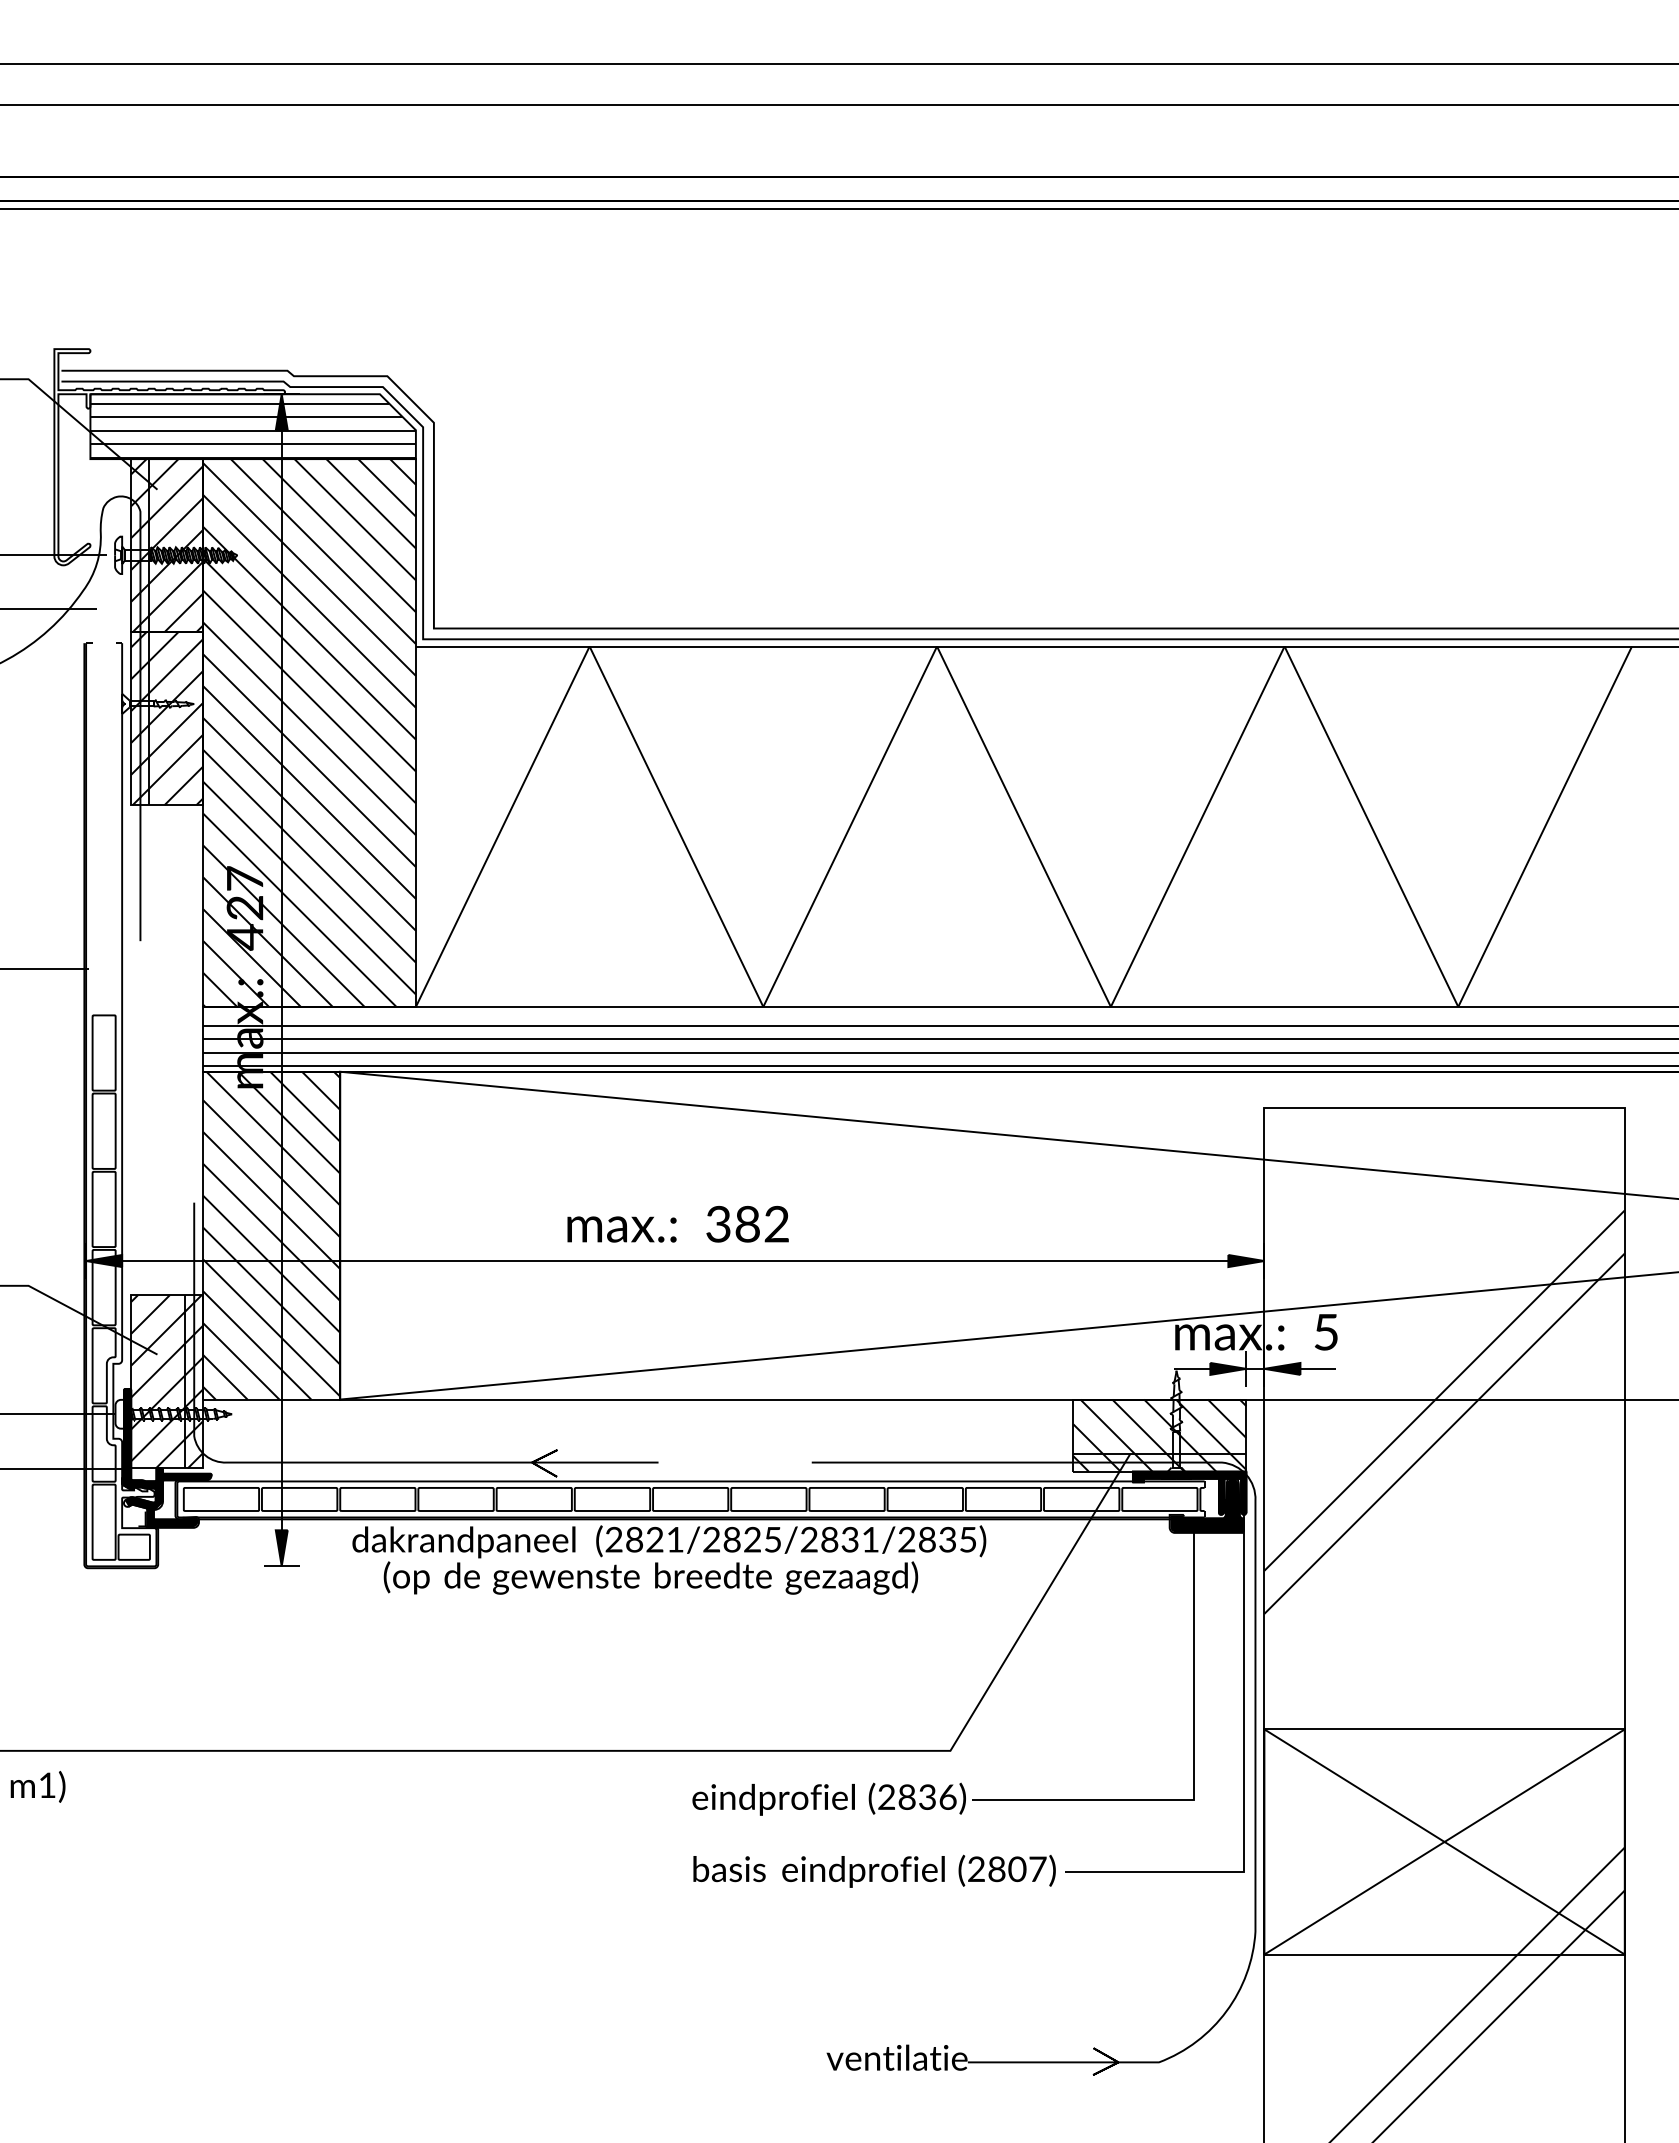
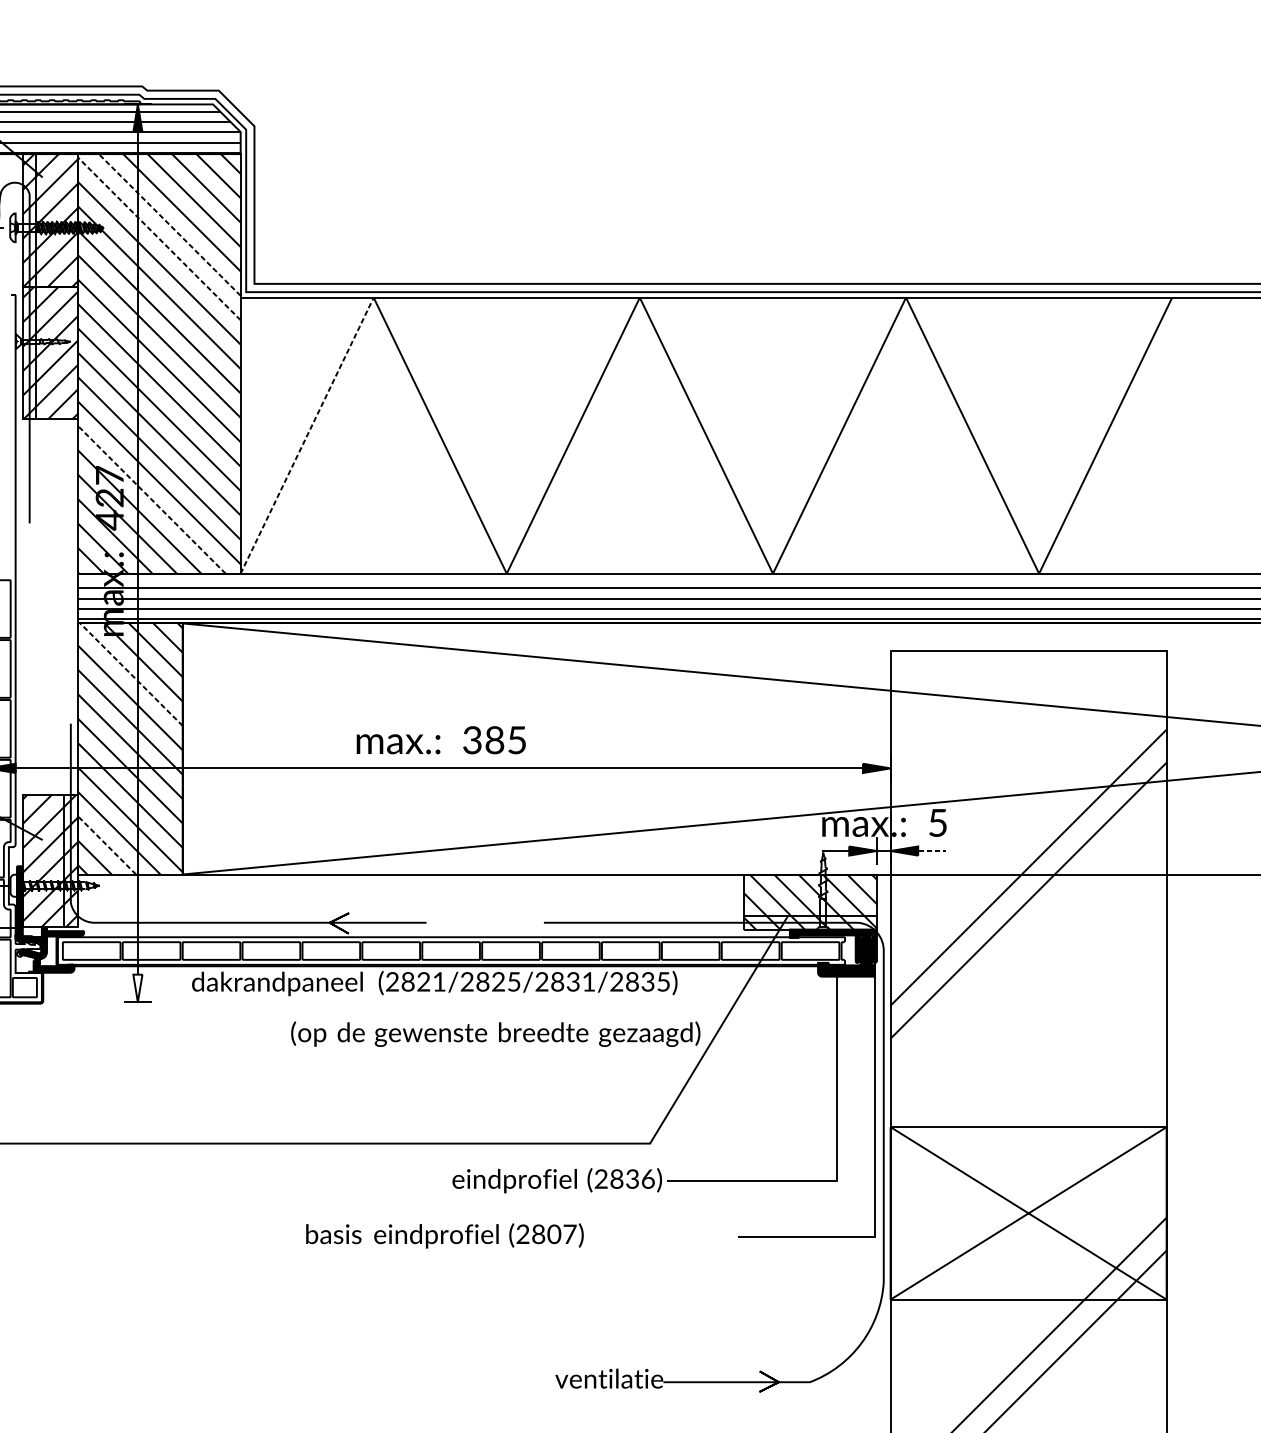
line: (323, 551) -> (169, 224), solid -> dashed
line: (309, 569) -> (159, 238), solid -> dashed
line: (502, 826) -> (306, 435), solid -> dashed
line: (299, 910) -> (151, 499), solid -> dashed
line: (273, 1138) -> (131, 674), solid -> dashed
text: (776, 1223) -> (516, 739), 382 -> 385
line: (241, 1361) -> (107, 845), solid -> dashed
line: (1318, 1368) -> (932, 850), solid -> dashed
fill: (281, 1548) -> (137, 988), removed
text: (650, 1577) -> (495, 1033), moved
text: (874, 1870) -> (444, 1235), moved

